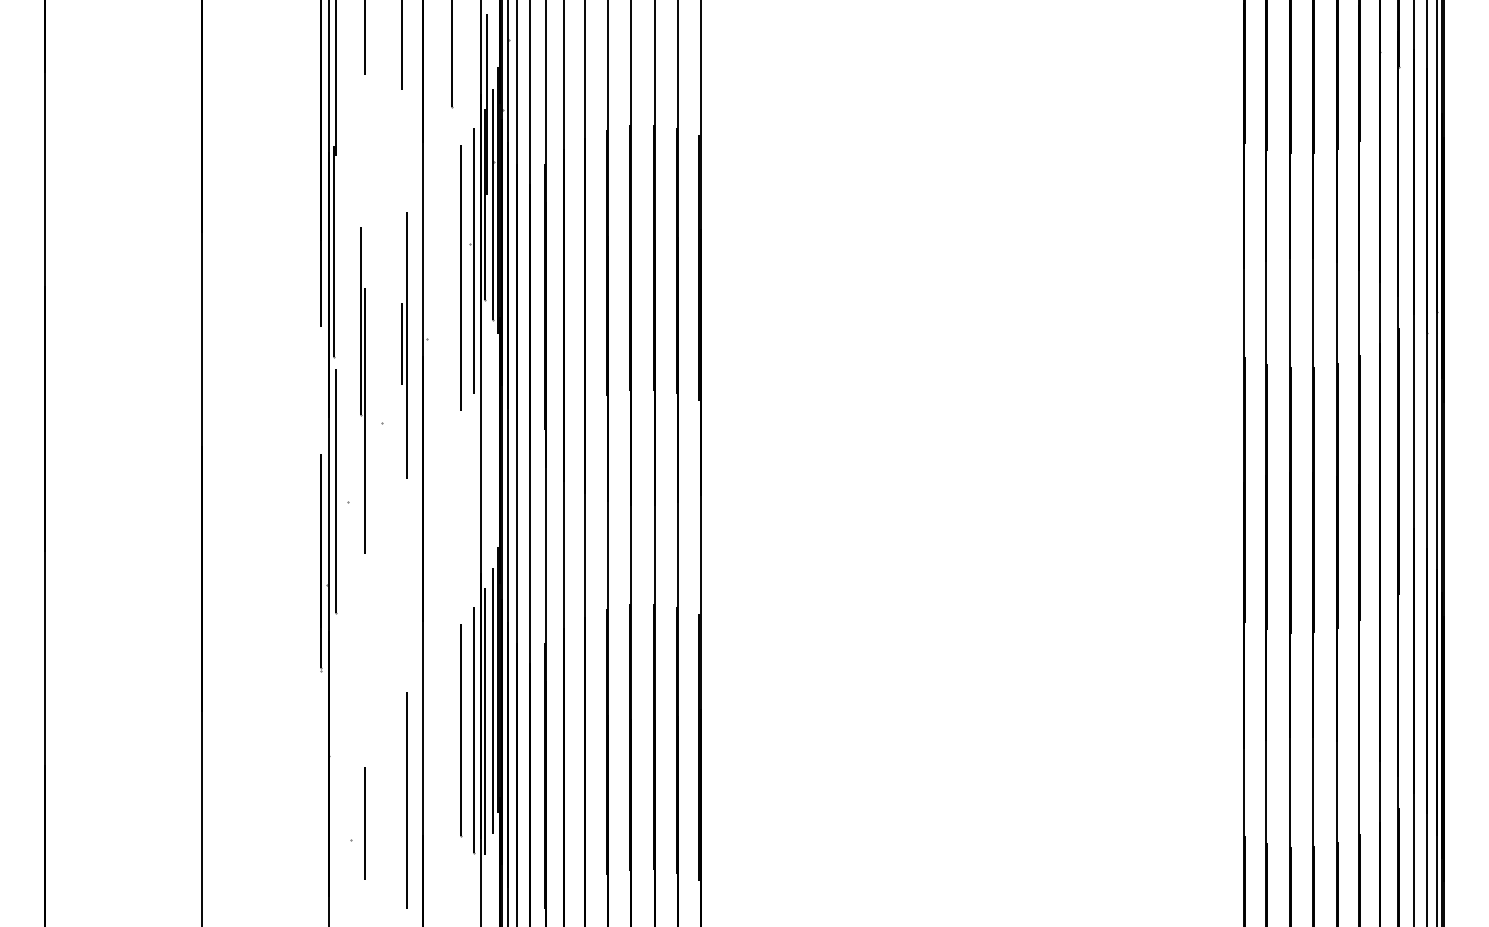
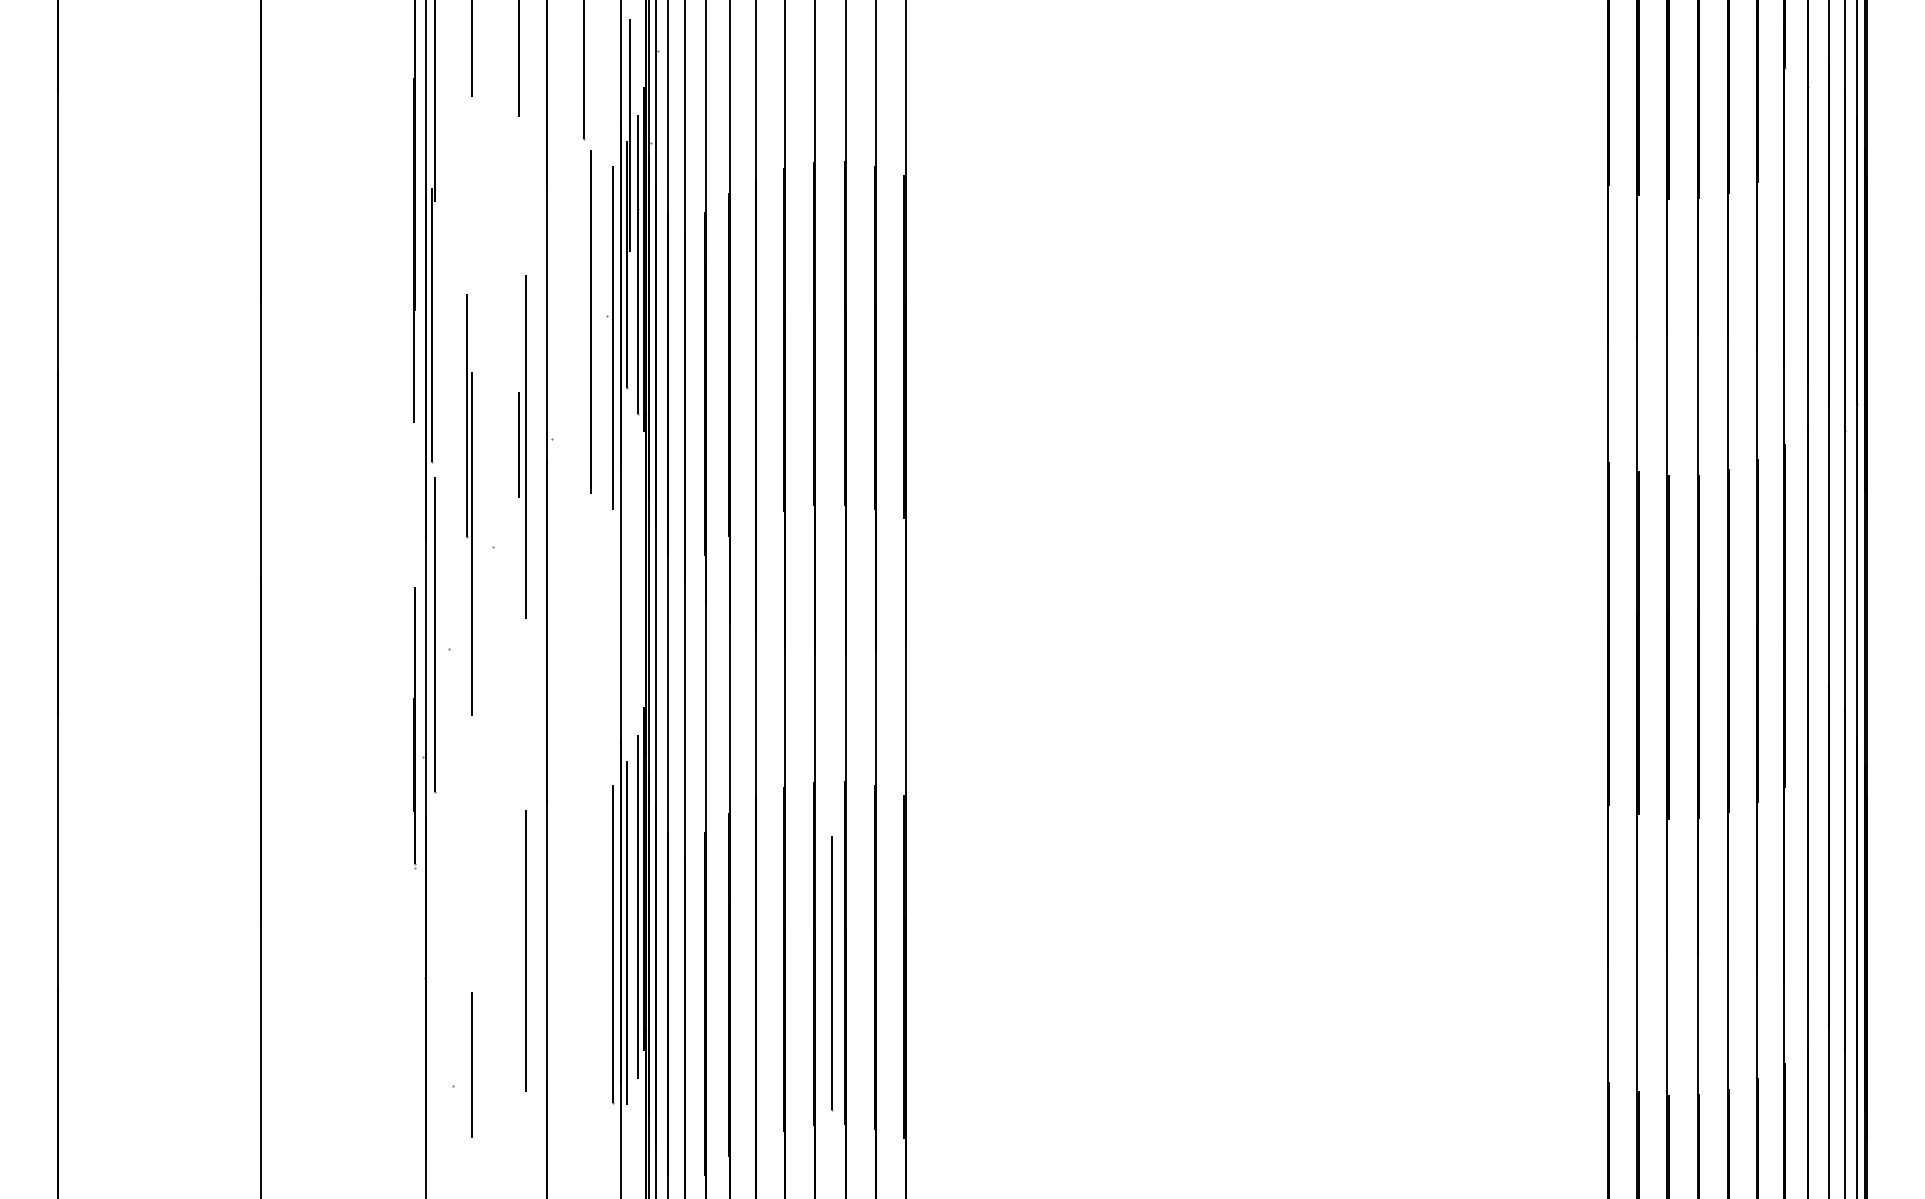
line: (460, 277) -> (591, 321), moved
line: (461, 730) -> (833, 973), moved
line: (406, 800) -> (525, 951), moved

